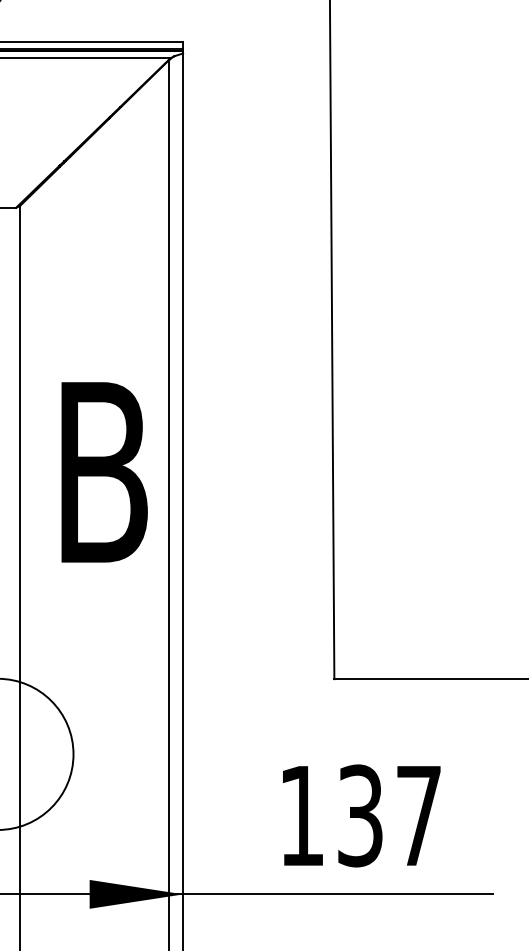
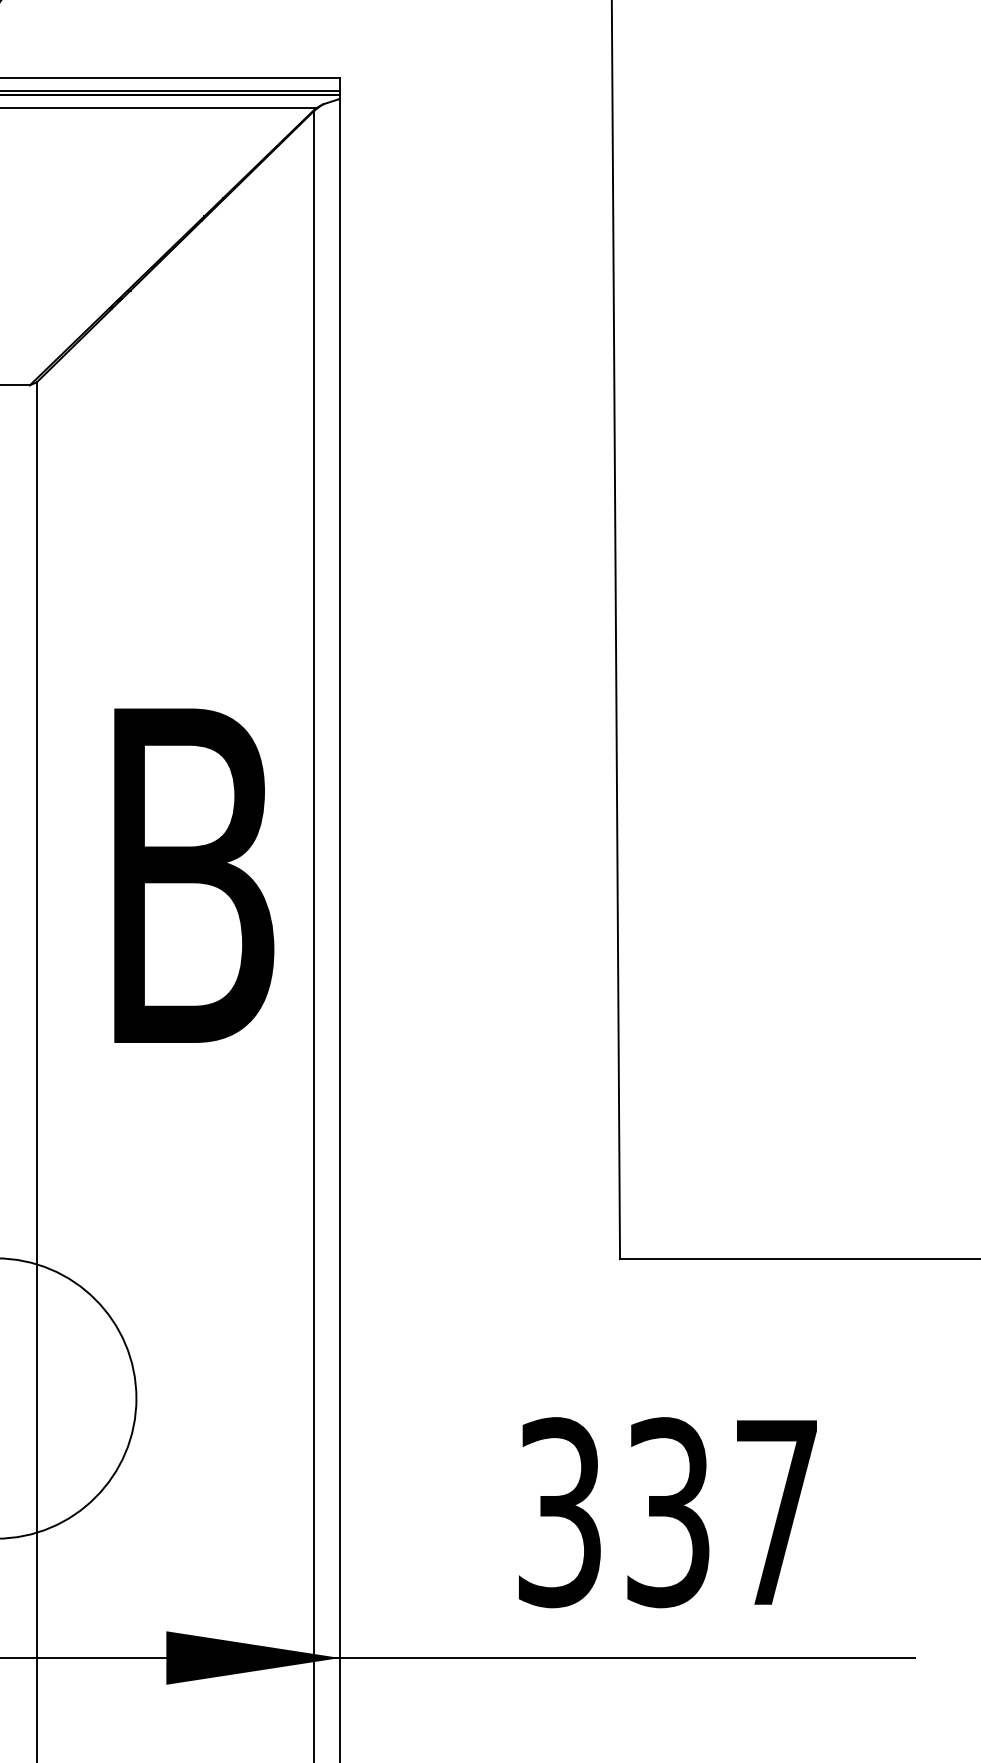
text: (301, 815) -> (559, 1511), 137 -> 337

